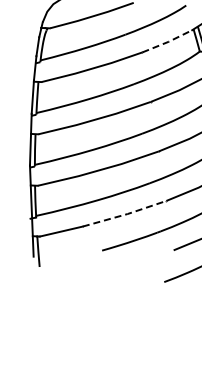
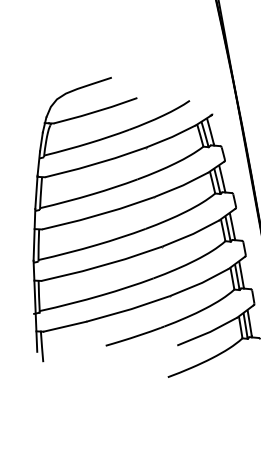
line: (168, 41) -> (172, 136), dashed -> solid
line: (125, 214) -> (129, 309), dashed -> solid

